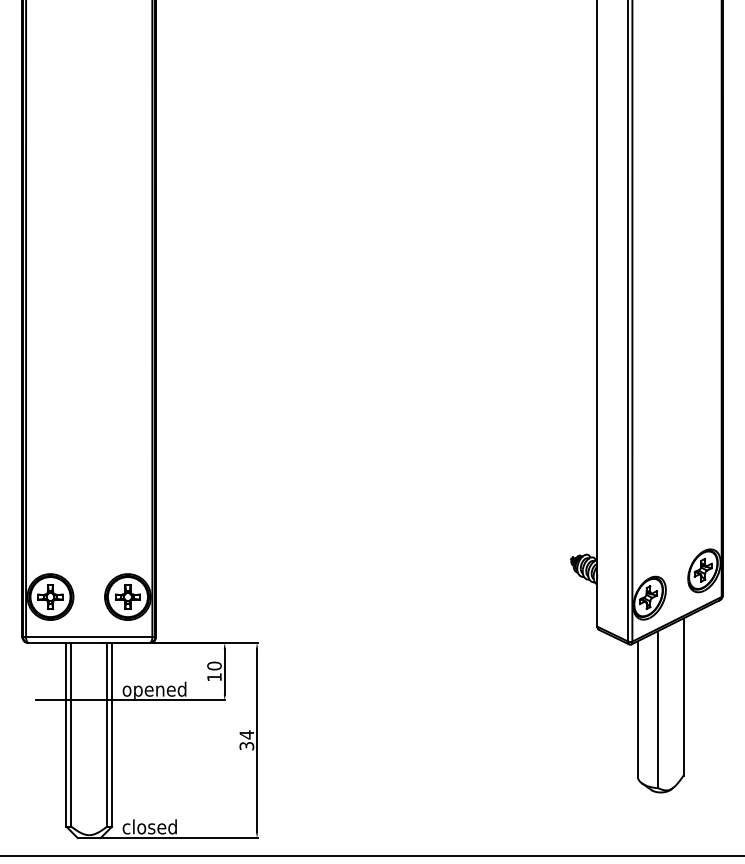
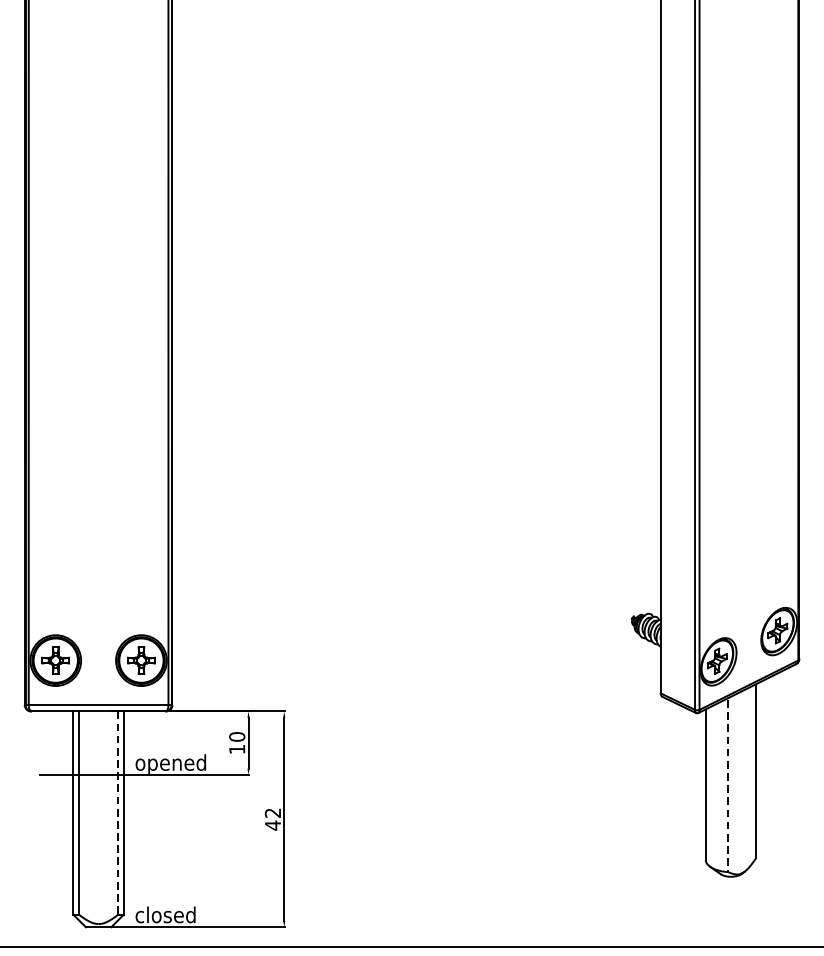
line: (658, 710) -> (728, 786), solid -> dashed
line: (107, 734) -> (118, 812), solid -> dashed
text: (246, 740) -> (272, 819), 34 -> 42

